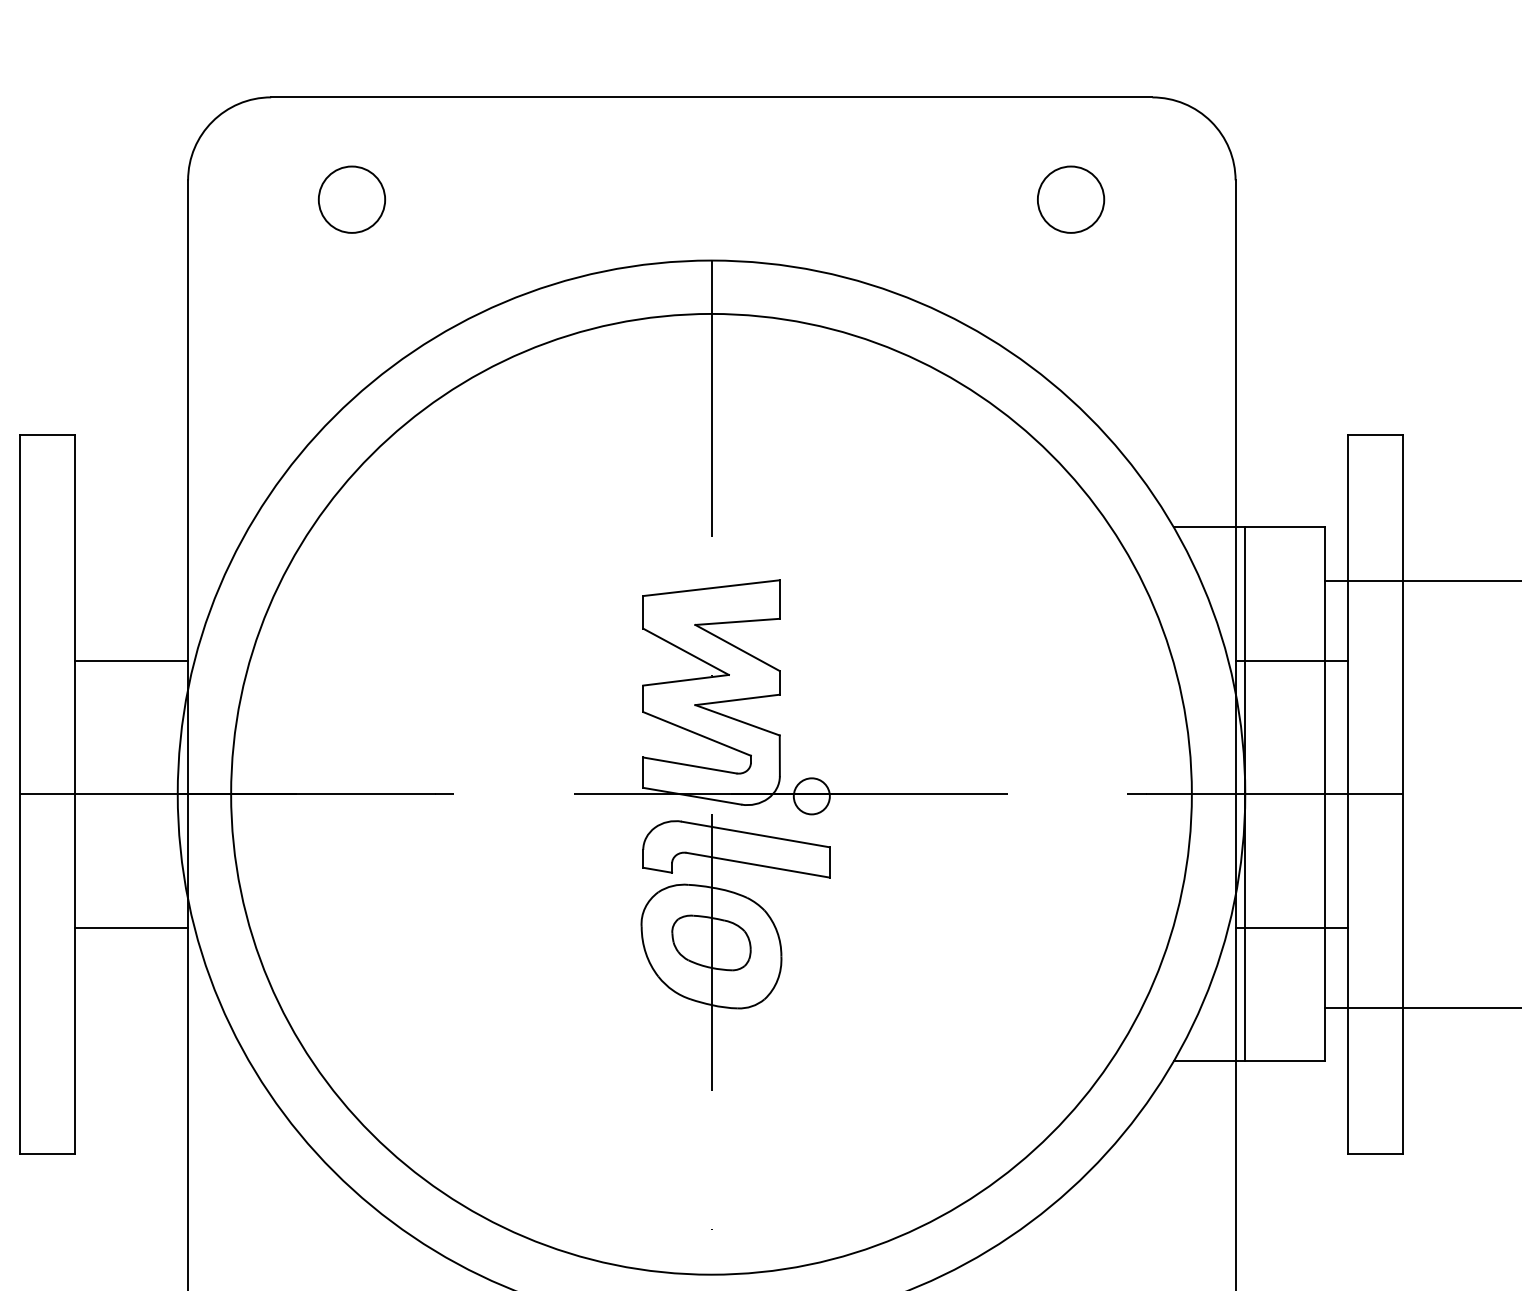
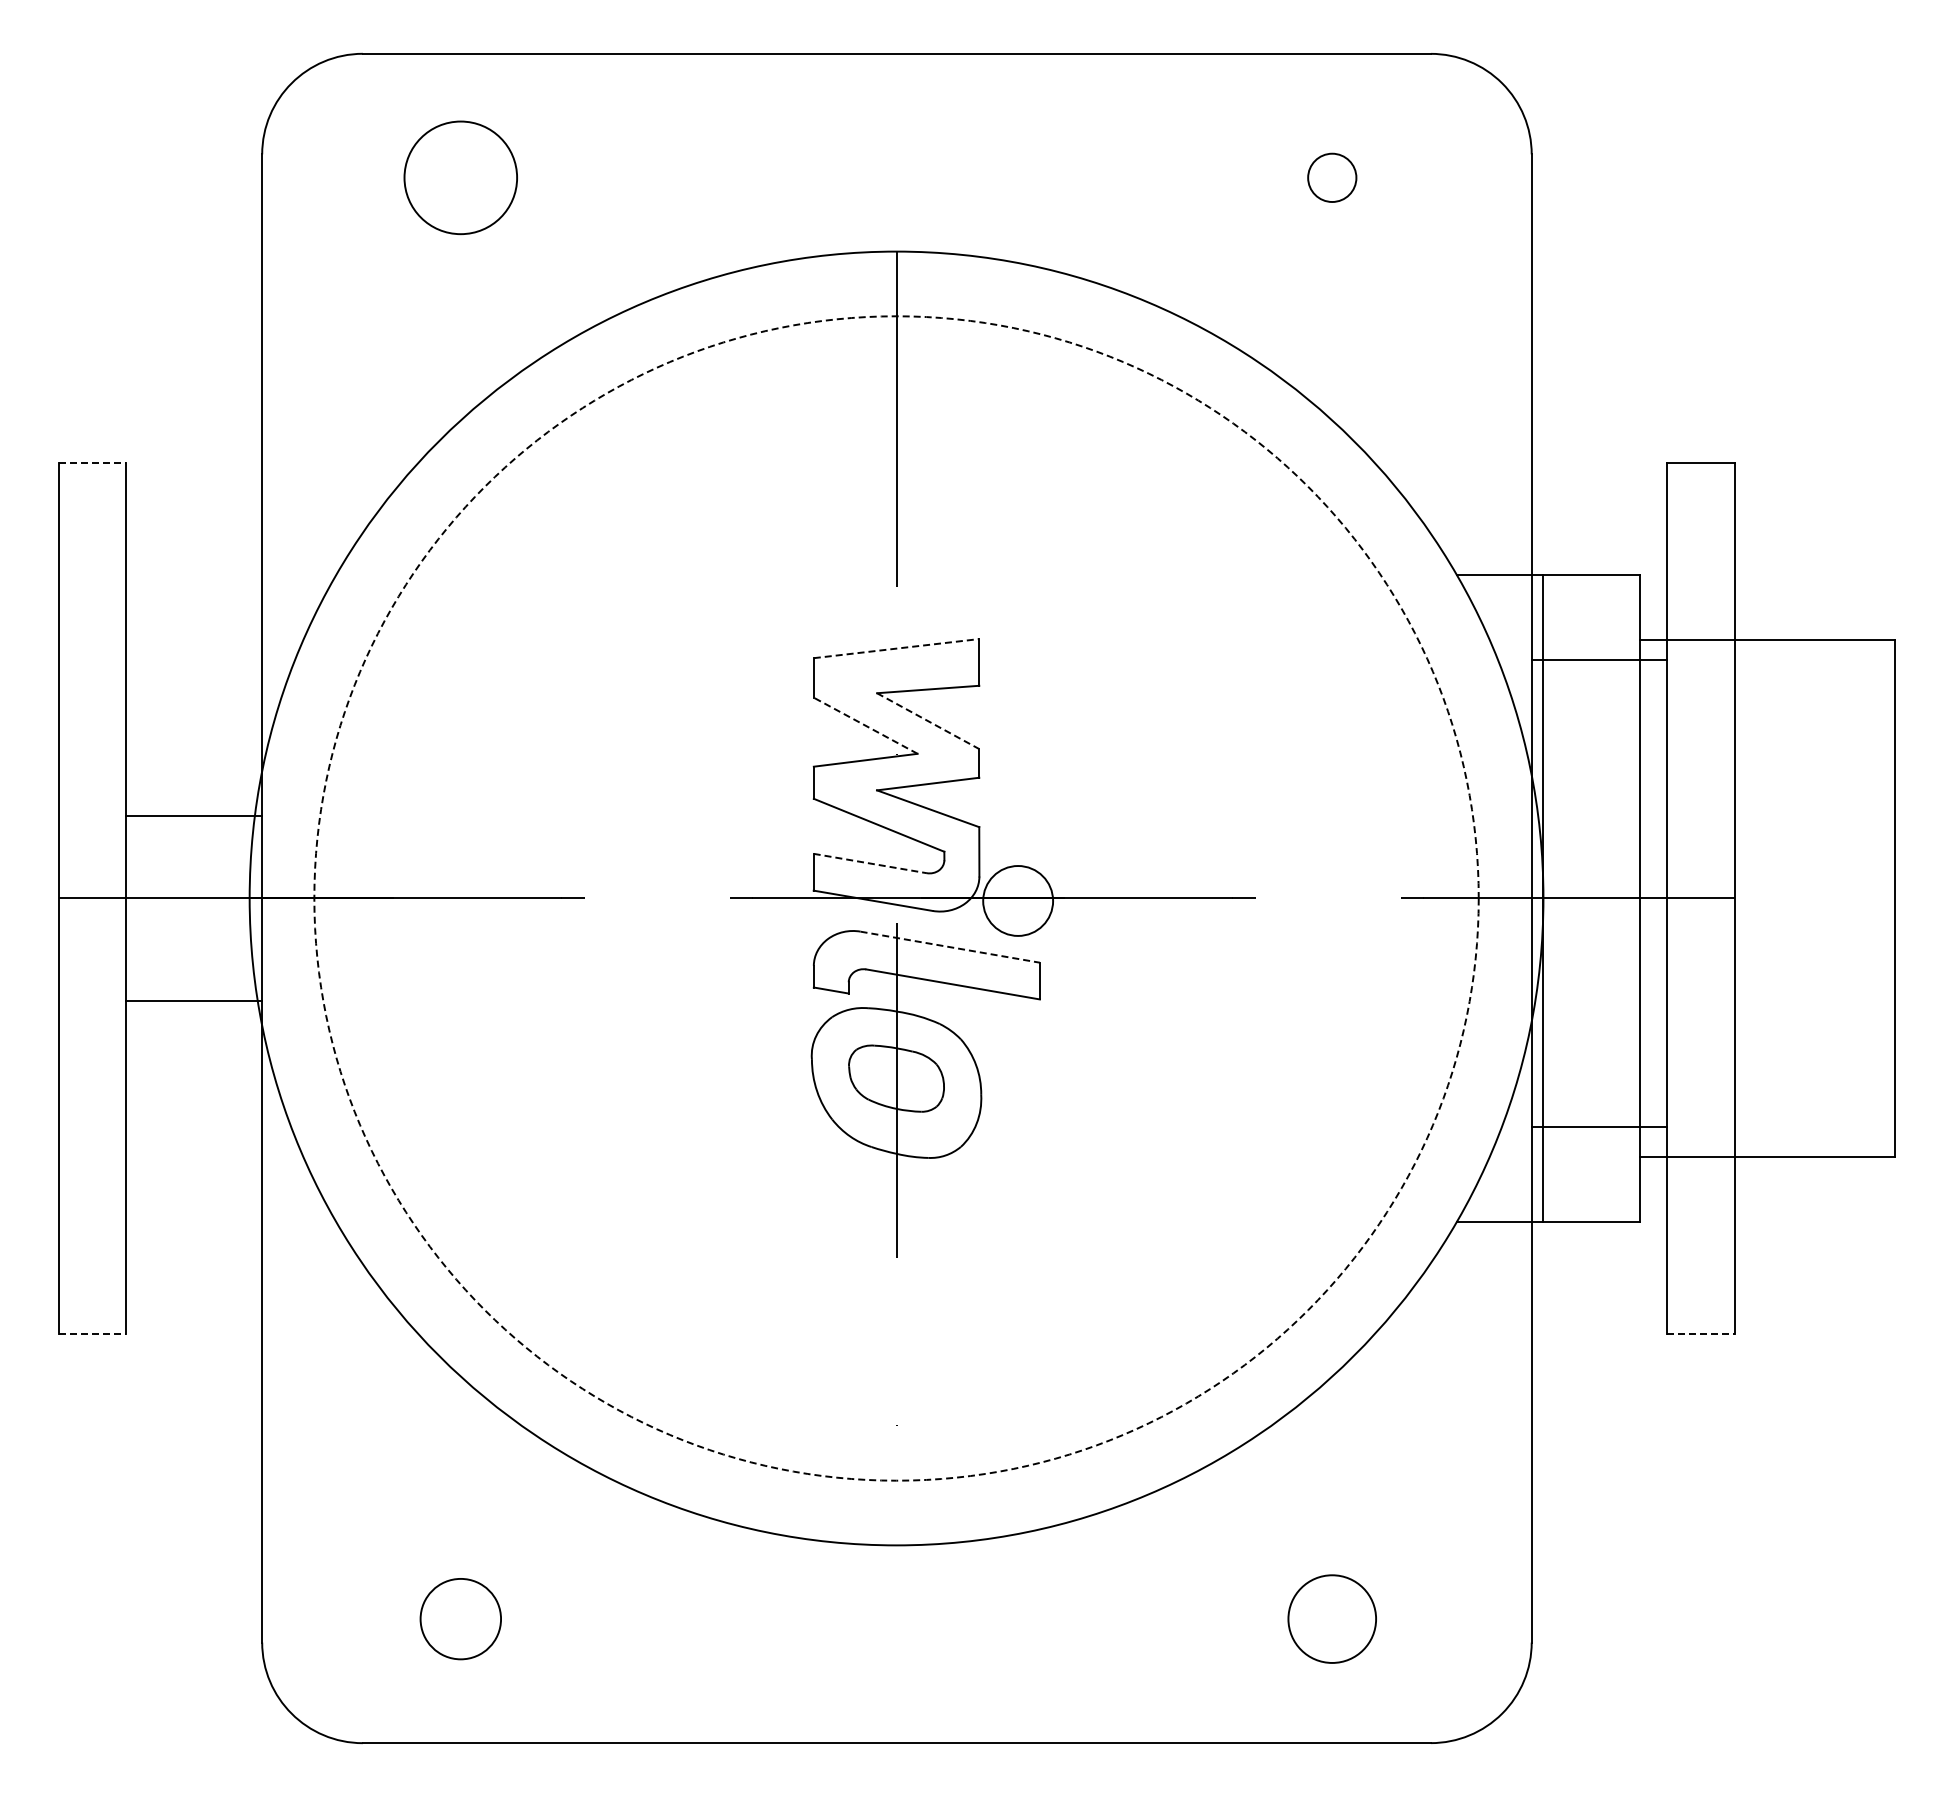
circle: (351, 199) -> (460, 177), size x1.4
circle: (1071, 199) -> (1332, 177), size x0.6
line: (48, 434) -> (92, 462), solid -> dashed
line: (712, 588) -> (897, 648), solid -> dashed
line: (737, 648) -> (928, 721), solid -> dashed
line: (685, 651) -> (865, 725), solid -> dashed
line: (131, 660) -> (193, 815), moved
line: (1291, 660) -> (1599, 659), moved
line: (690, 765) -> (870, 863), solid -> dashed
circle: (711, 794) -> (896, 898), solid -> dashed
circle: (812, 795) -> (1018, 900), size x1.6
line: (756, 834) -> (950, 947), solid -> dashed
line: (131, 927) -> (193, 1001), moved
line: (1291, 927) -> (1599, 1127), moved
line: (48, 1154) -> (92, 1334), solid -> dashed
line: (1374, 1154) -> (1700, 1334), solid -> dashed

